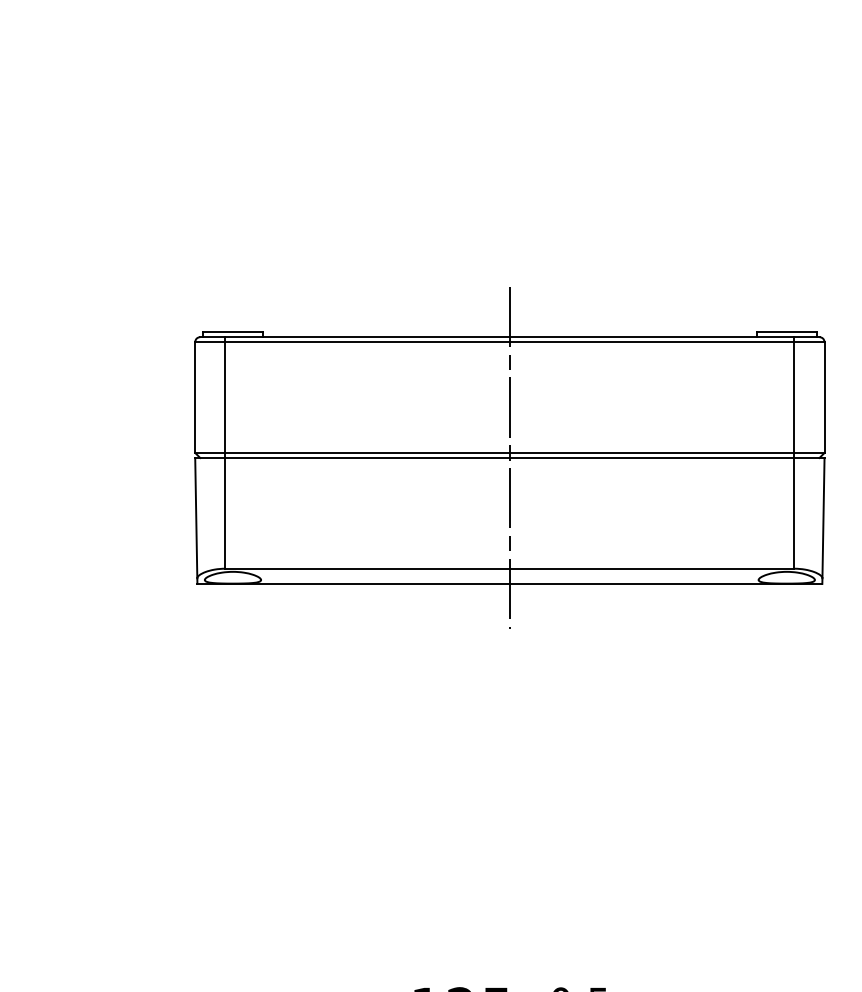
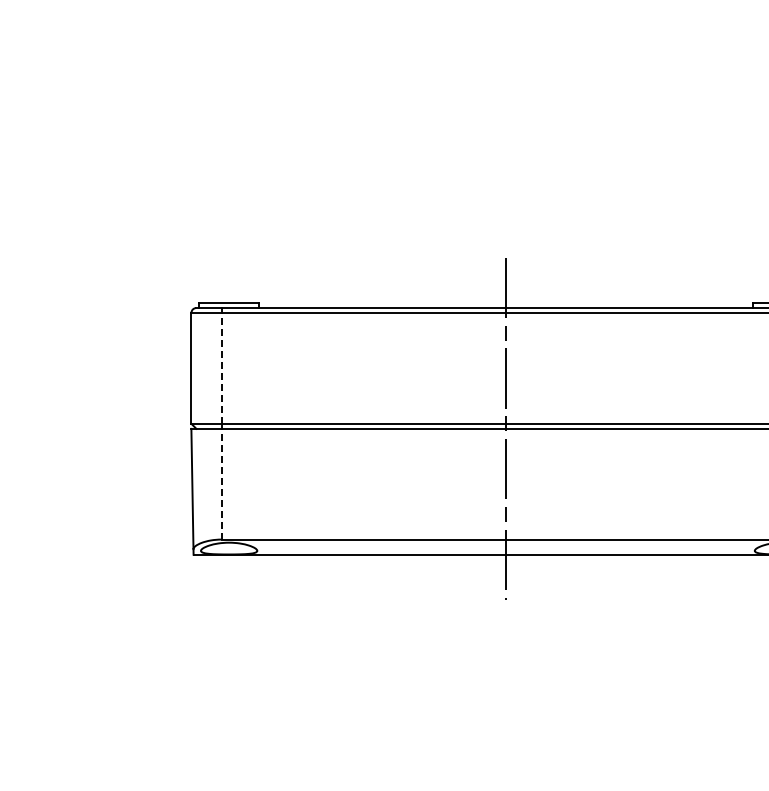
line: (225, 397) -> (221, 368), solid -> dashed
line: (225, 512) -> (221, 483), solid -> dashed

